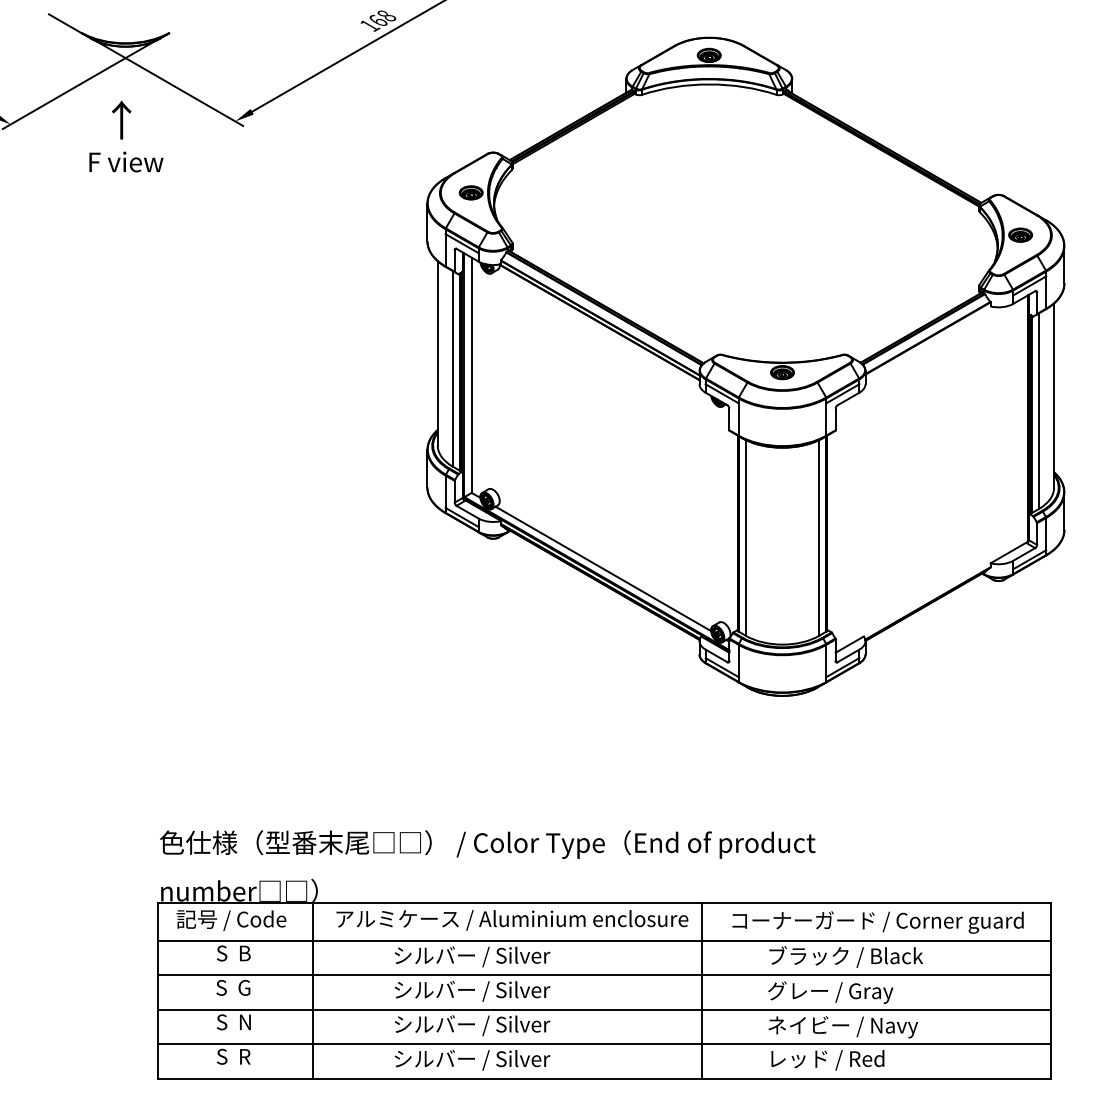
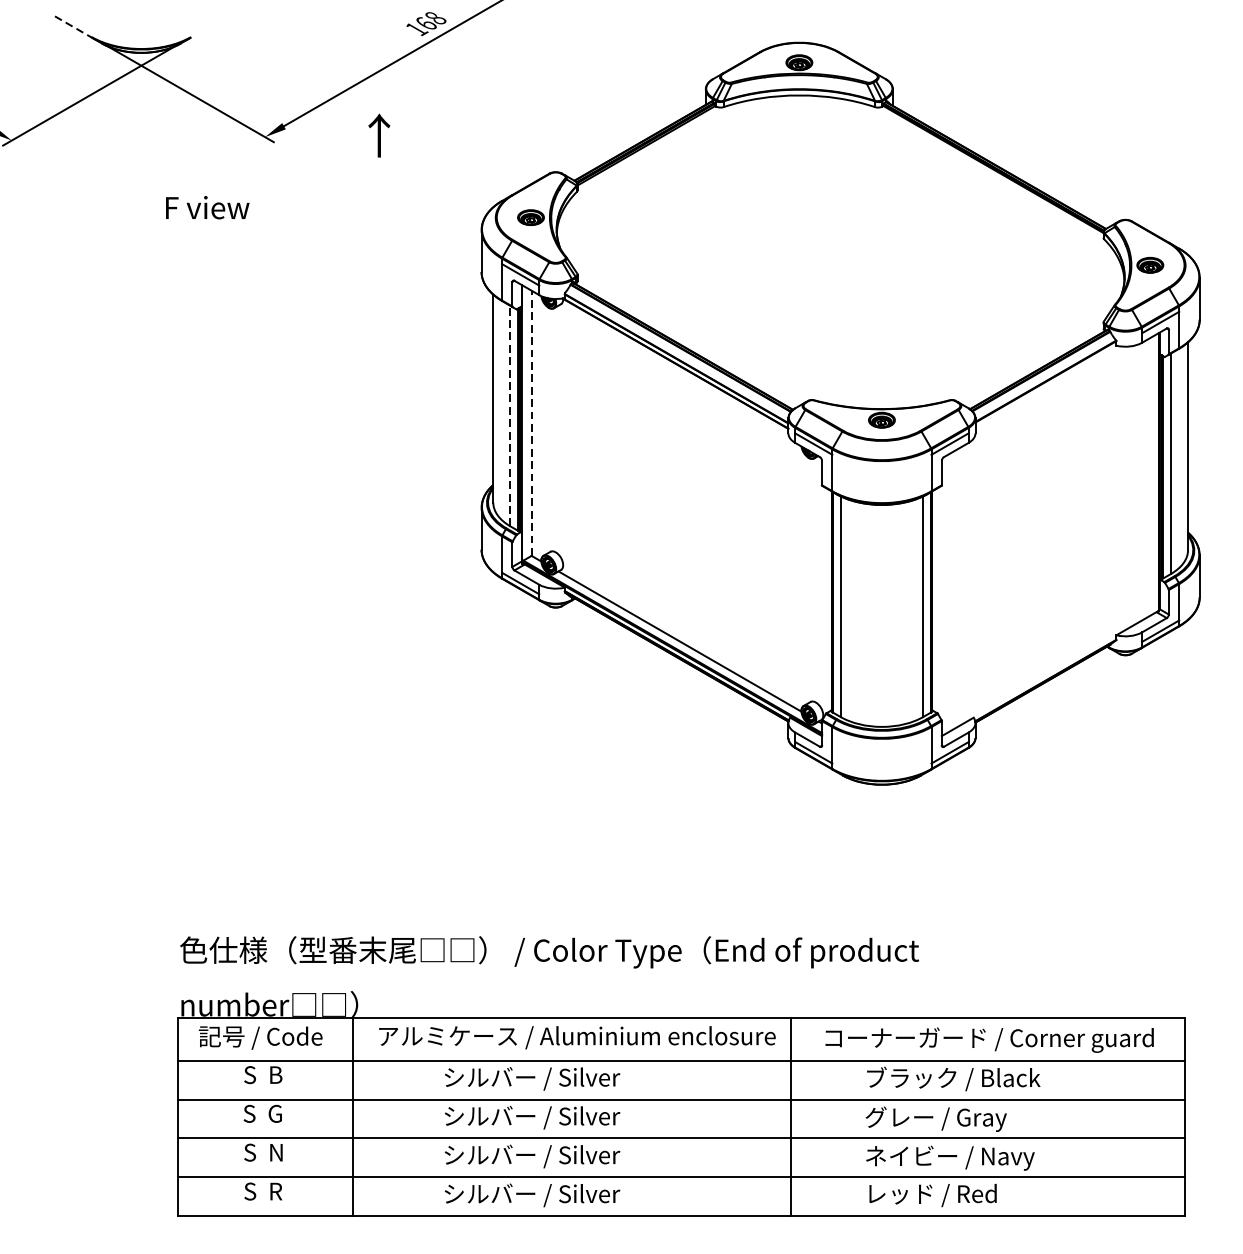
line: (65, 24) -> (73, 27), solid -> dashed
text: (121, 119) -> (379, 134), moved
text: (126, 161) -> (207, 207), moved
line: (452, 368) -> (509, 415), solid -> dashed
line: (471, 375) -> (531, 423), solid -> dashed

